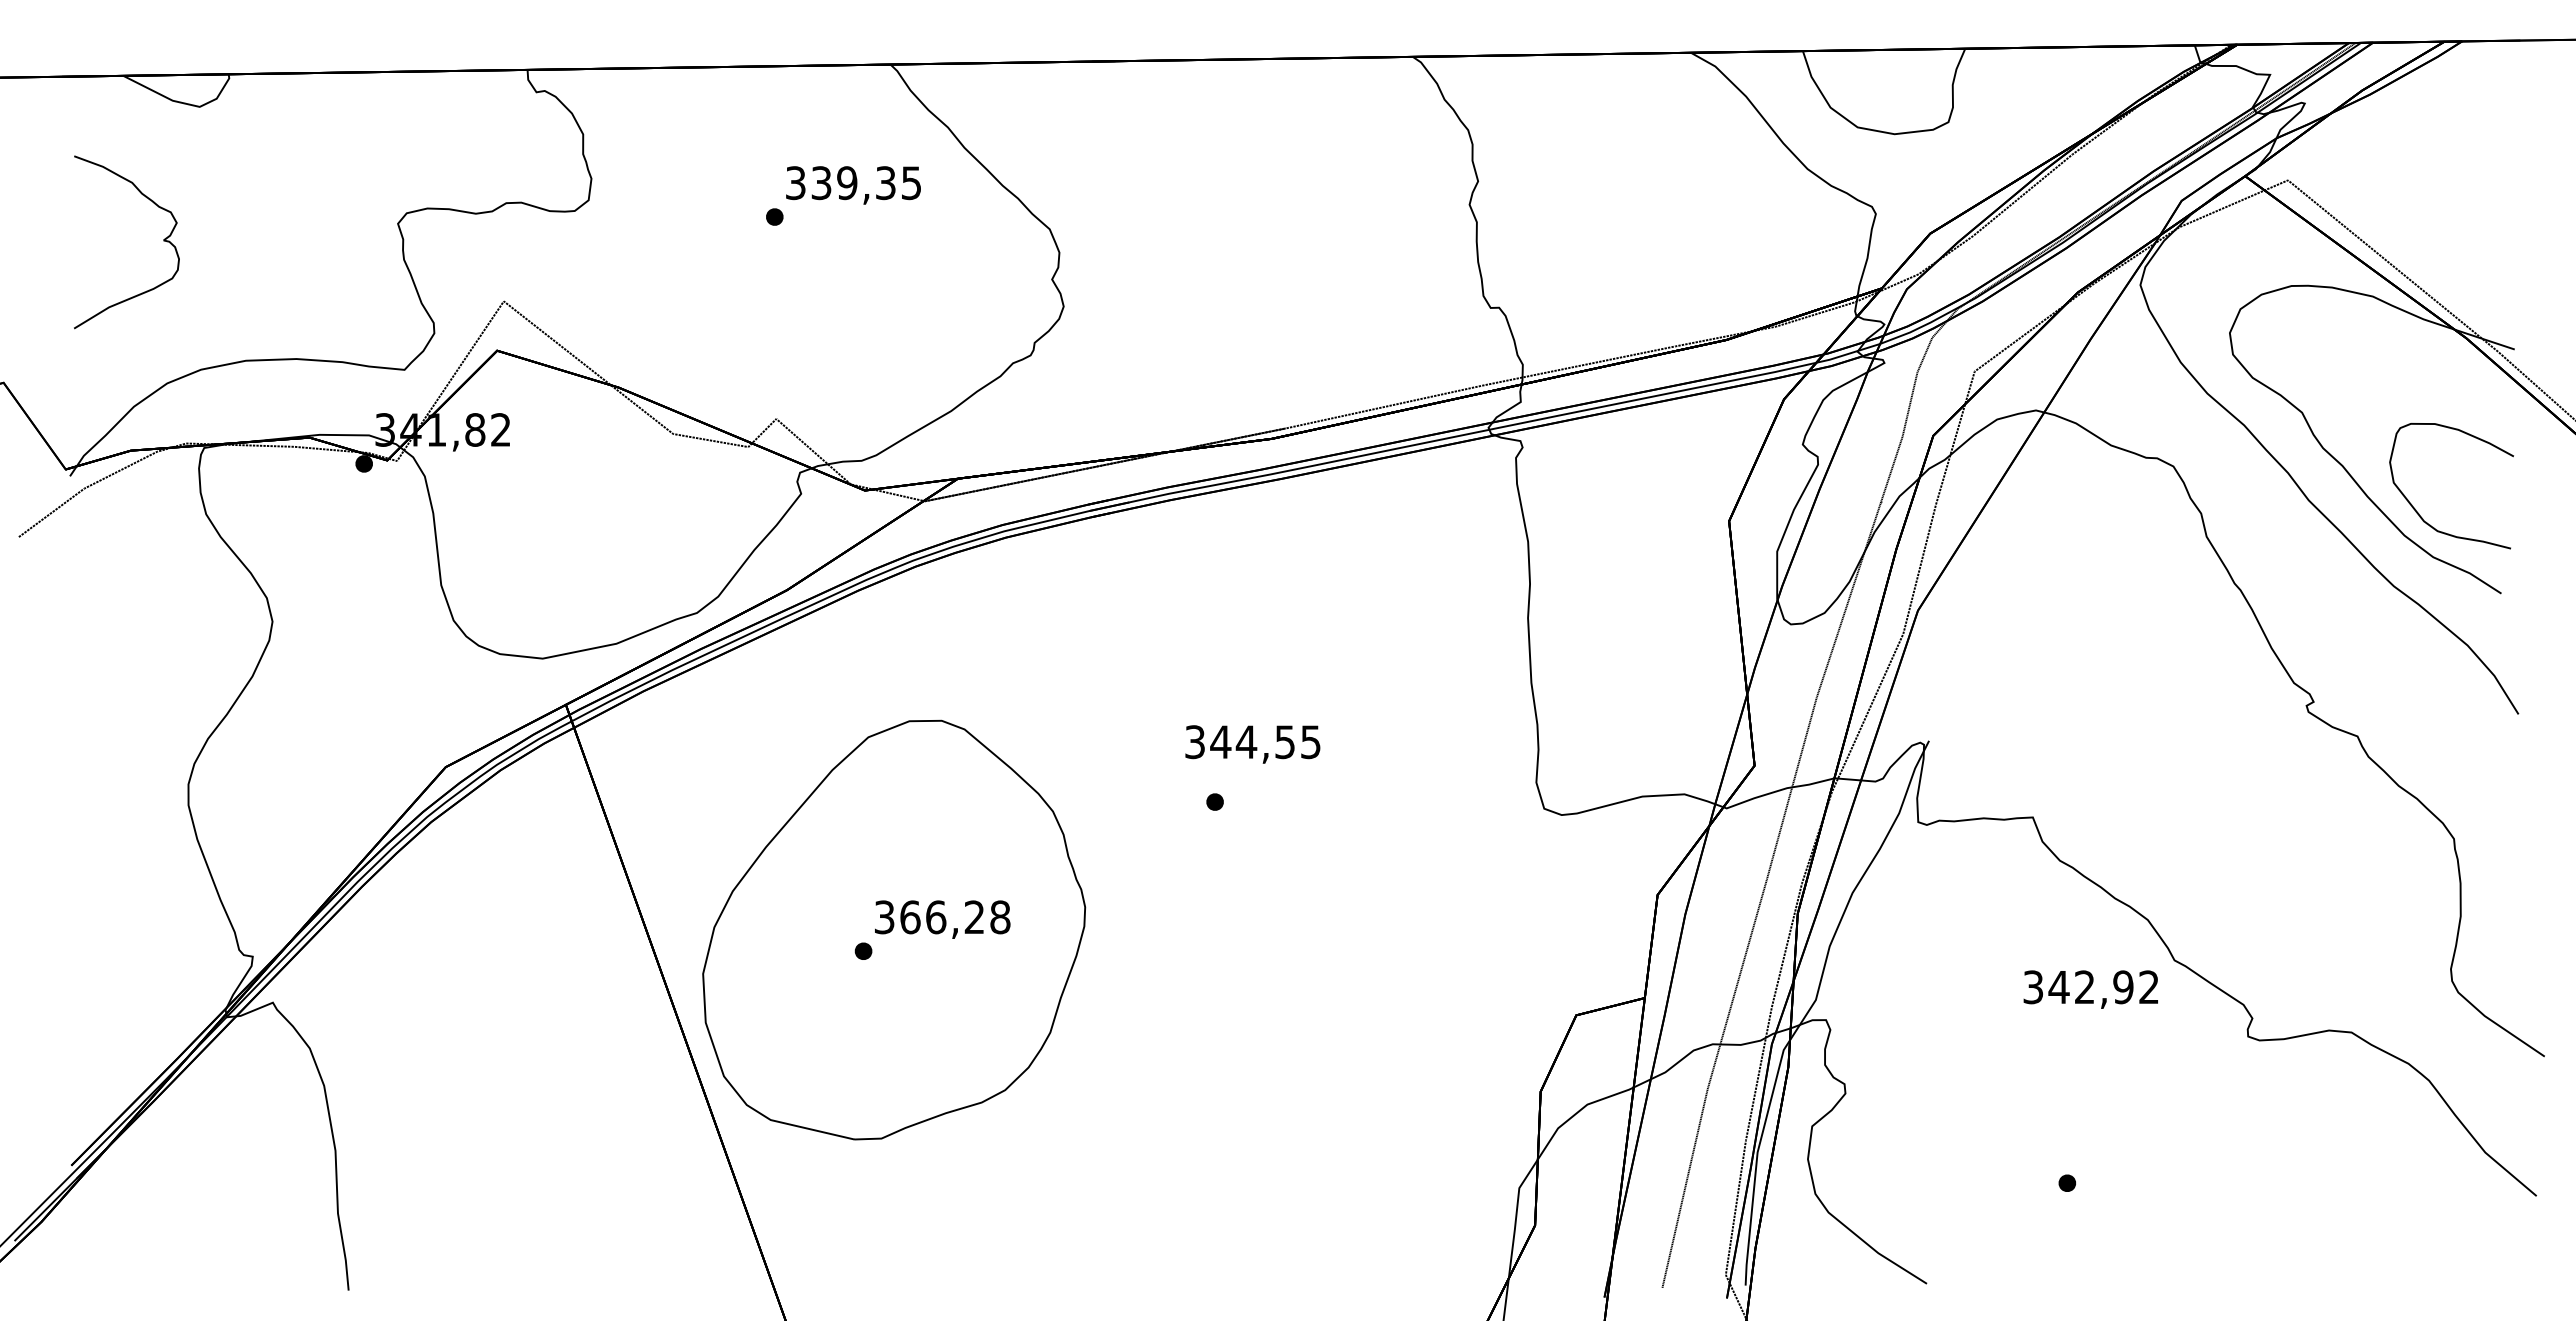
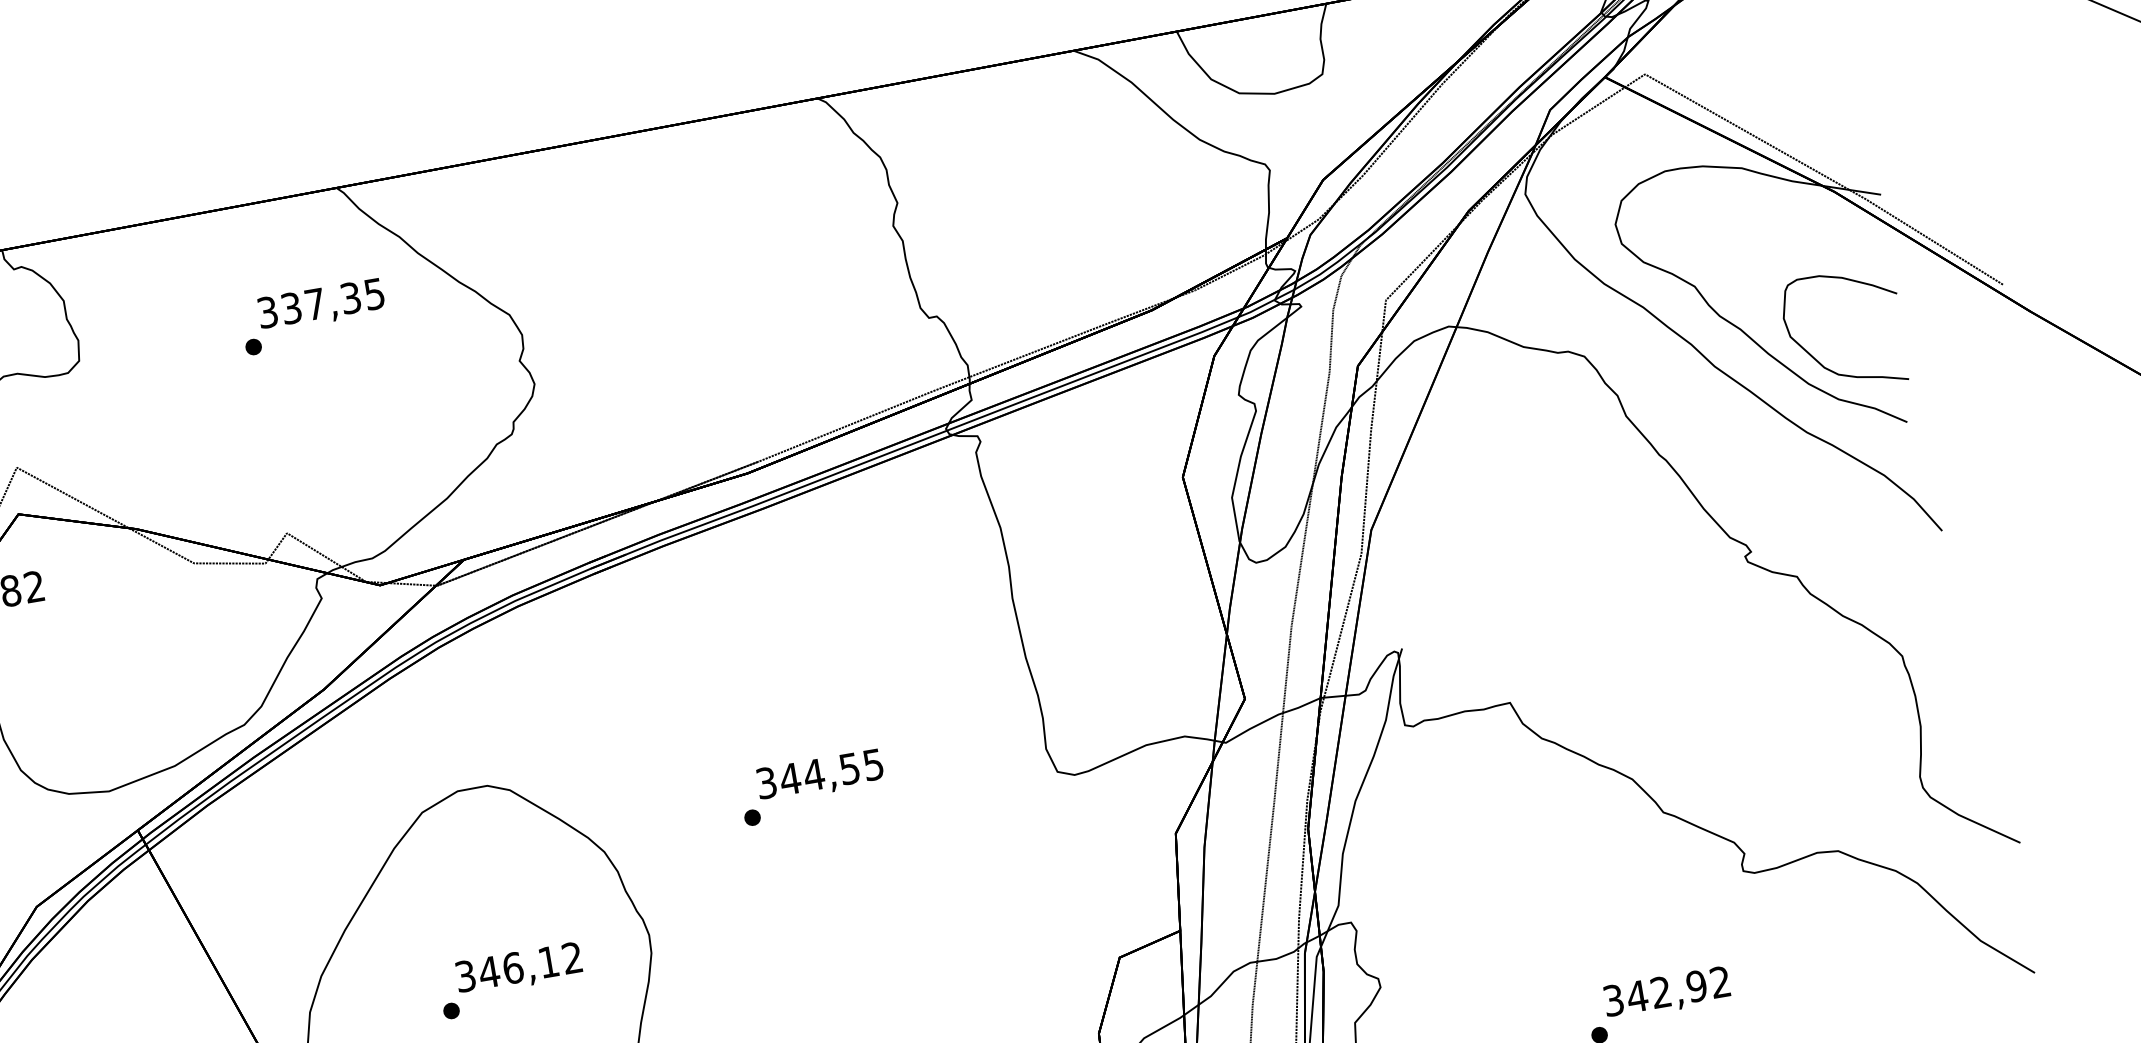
text: (847, 183) -> (315, 304), 339,35 -> 337,35
text: (1252, 744) -> (819, 776), moved
text: (954, 917) -> (530, 965), 366,28 -> 346,12
text: (2090, 989) -> (1666, 993), moved

